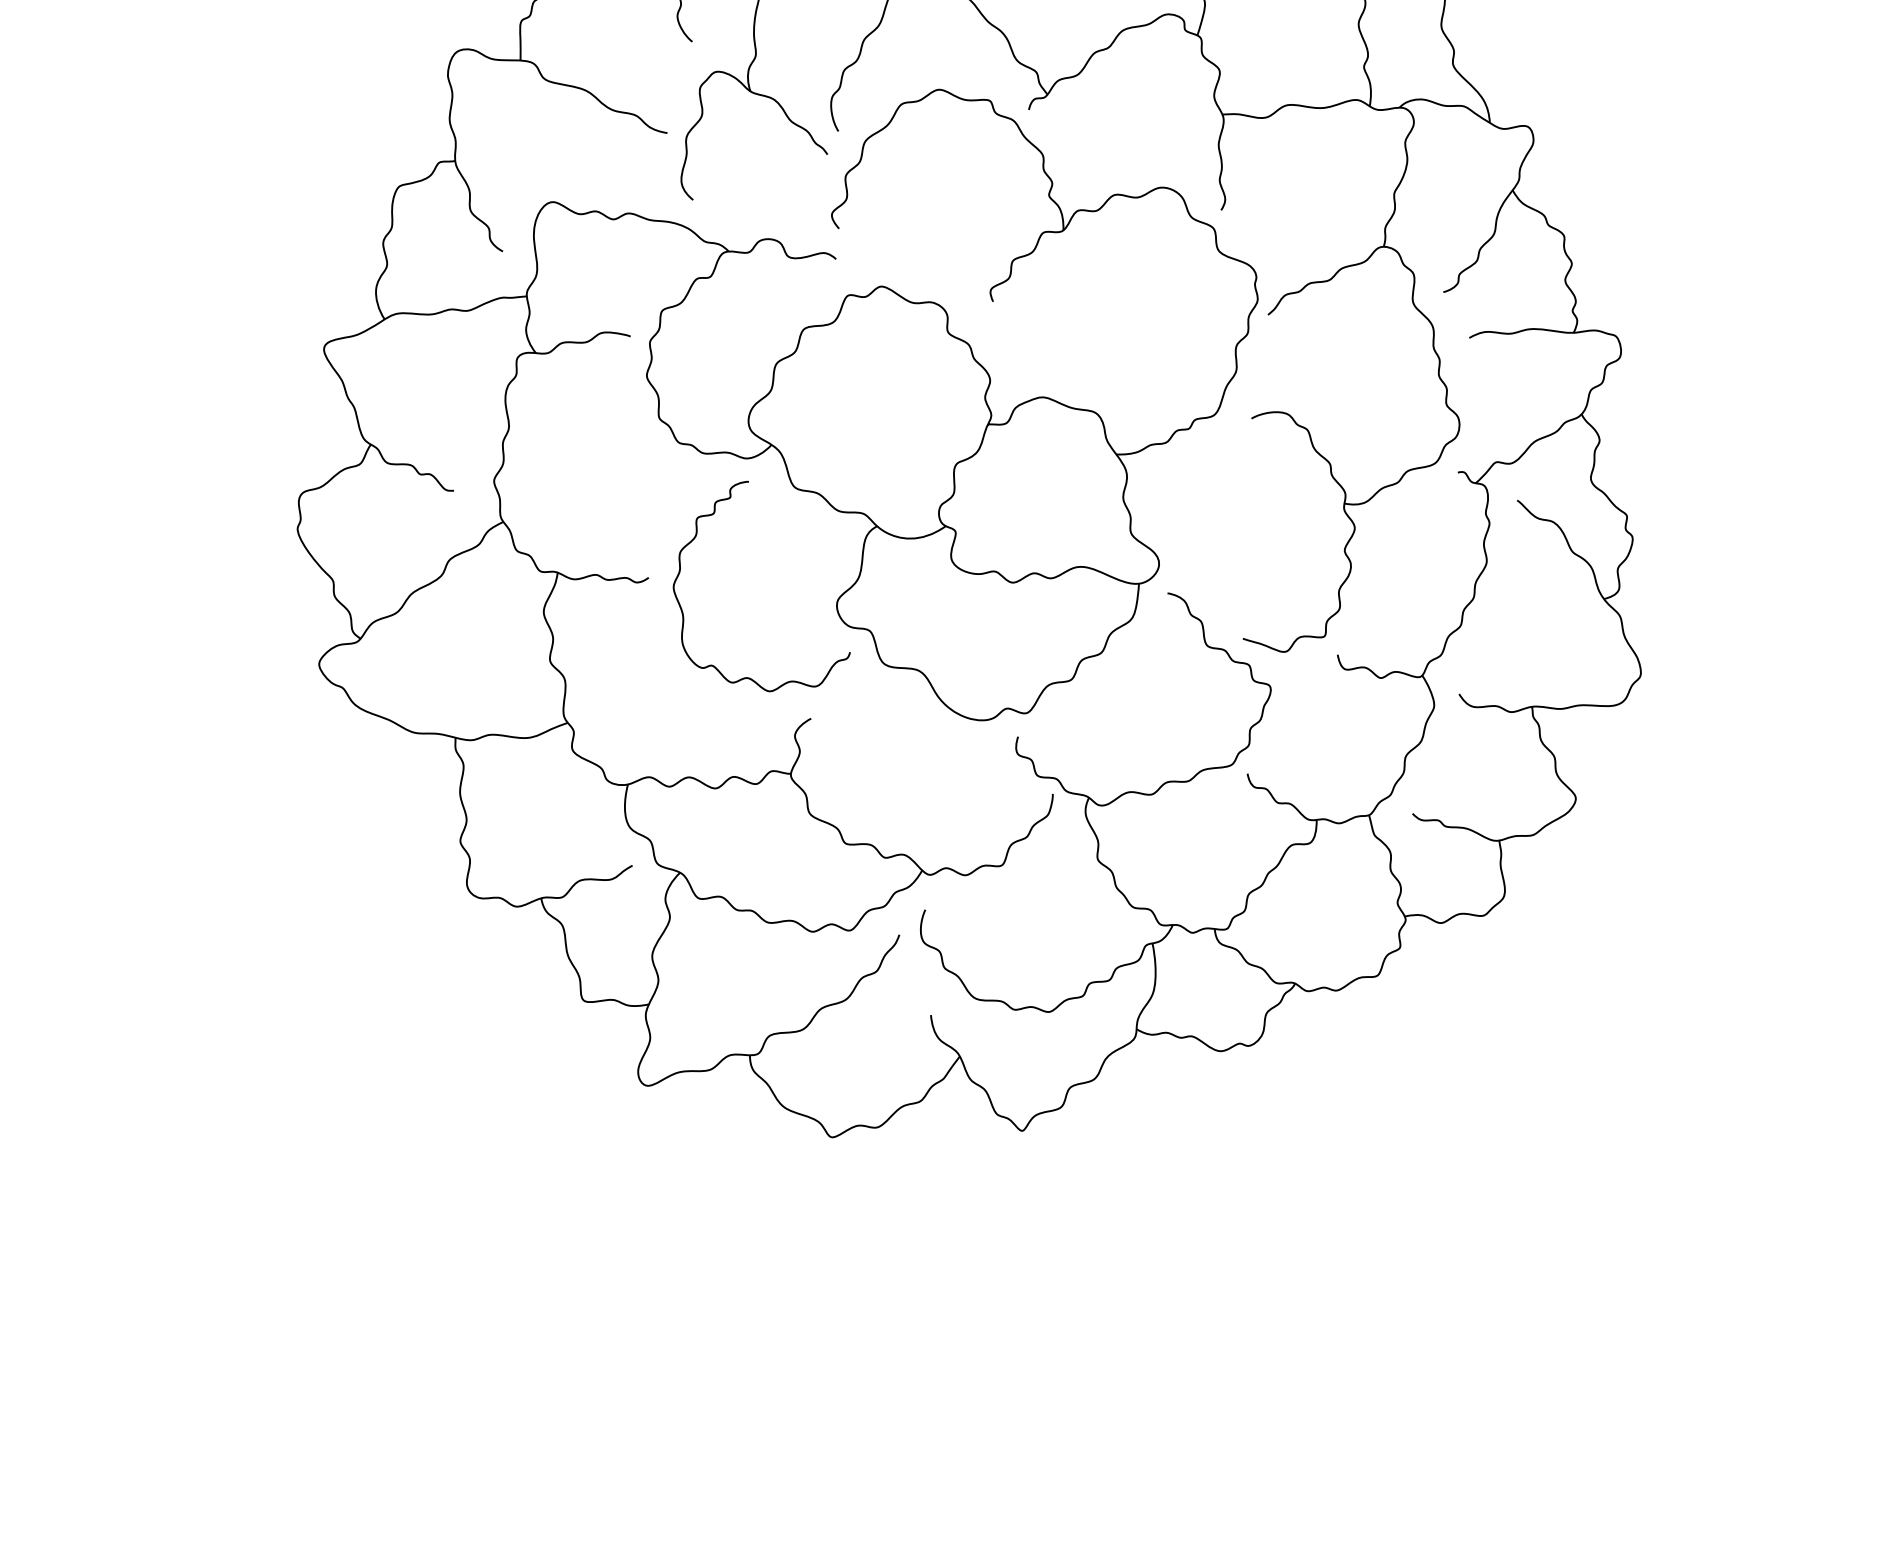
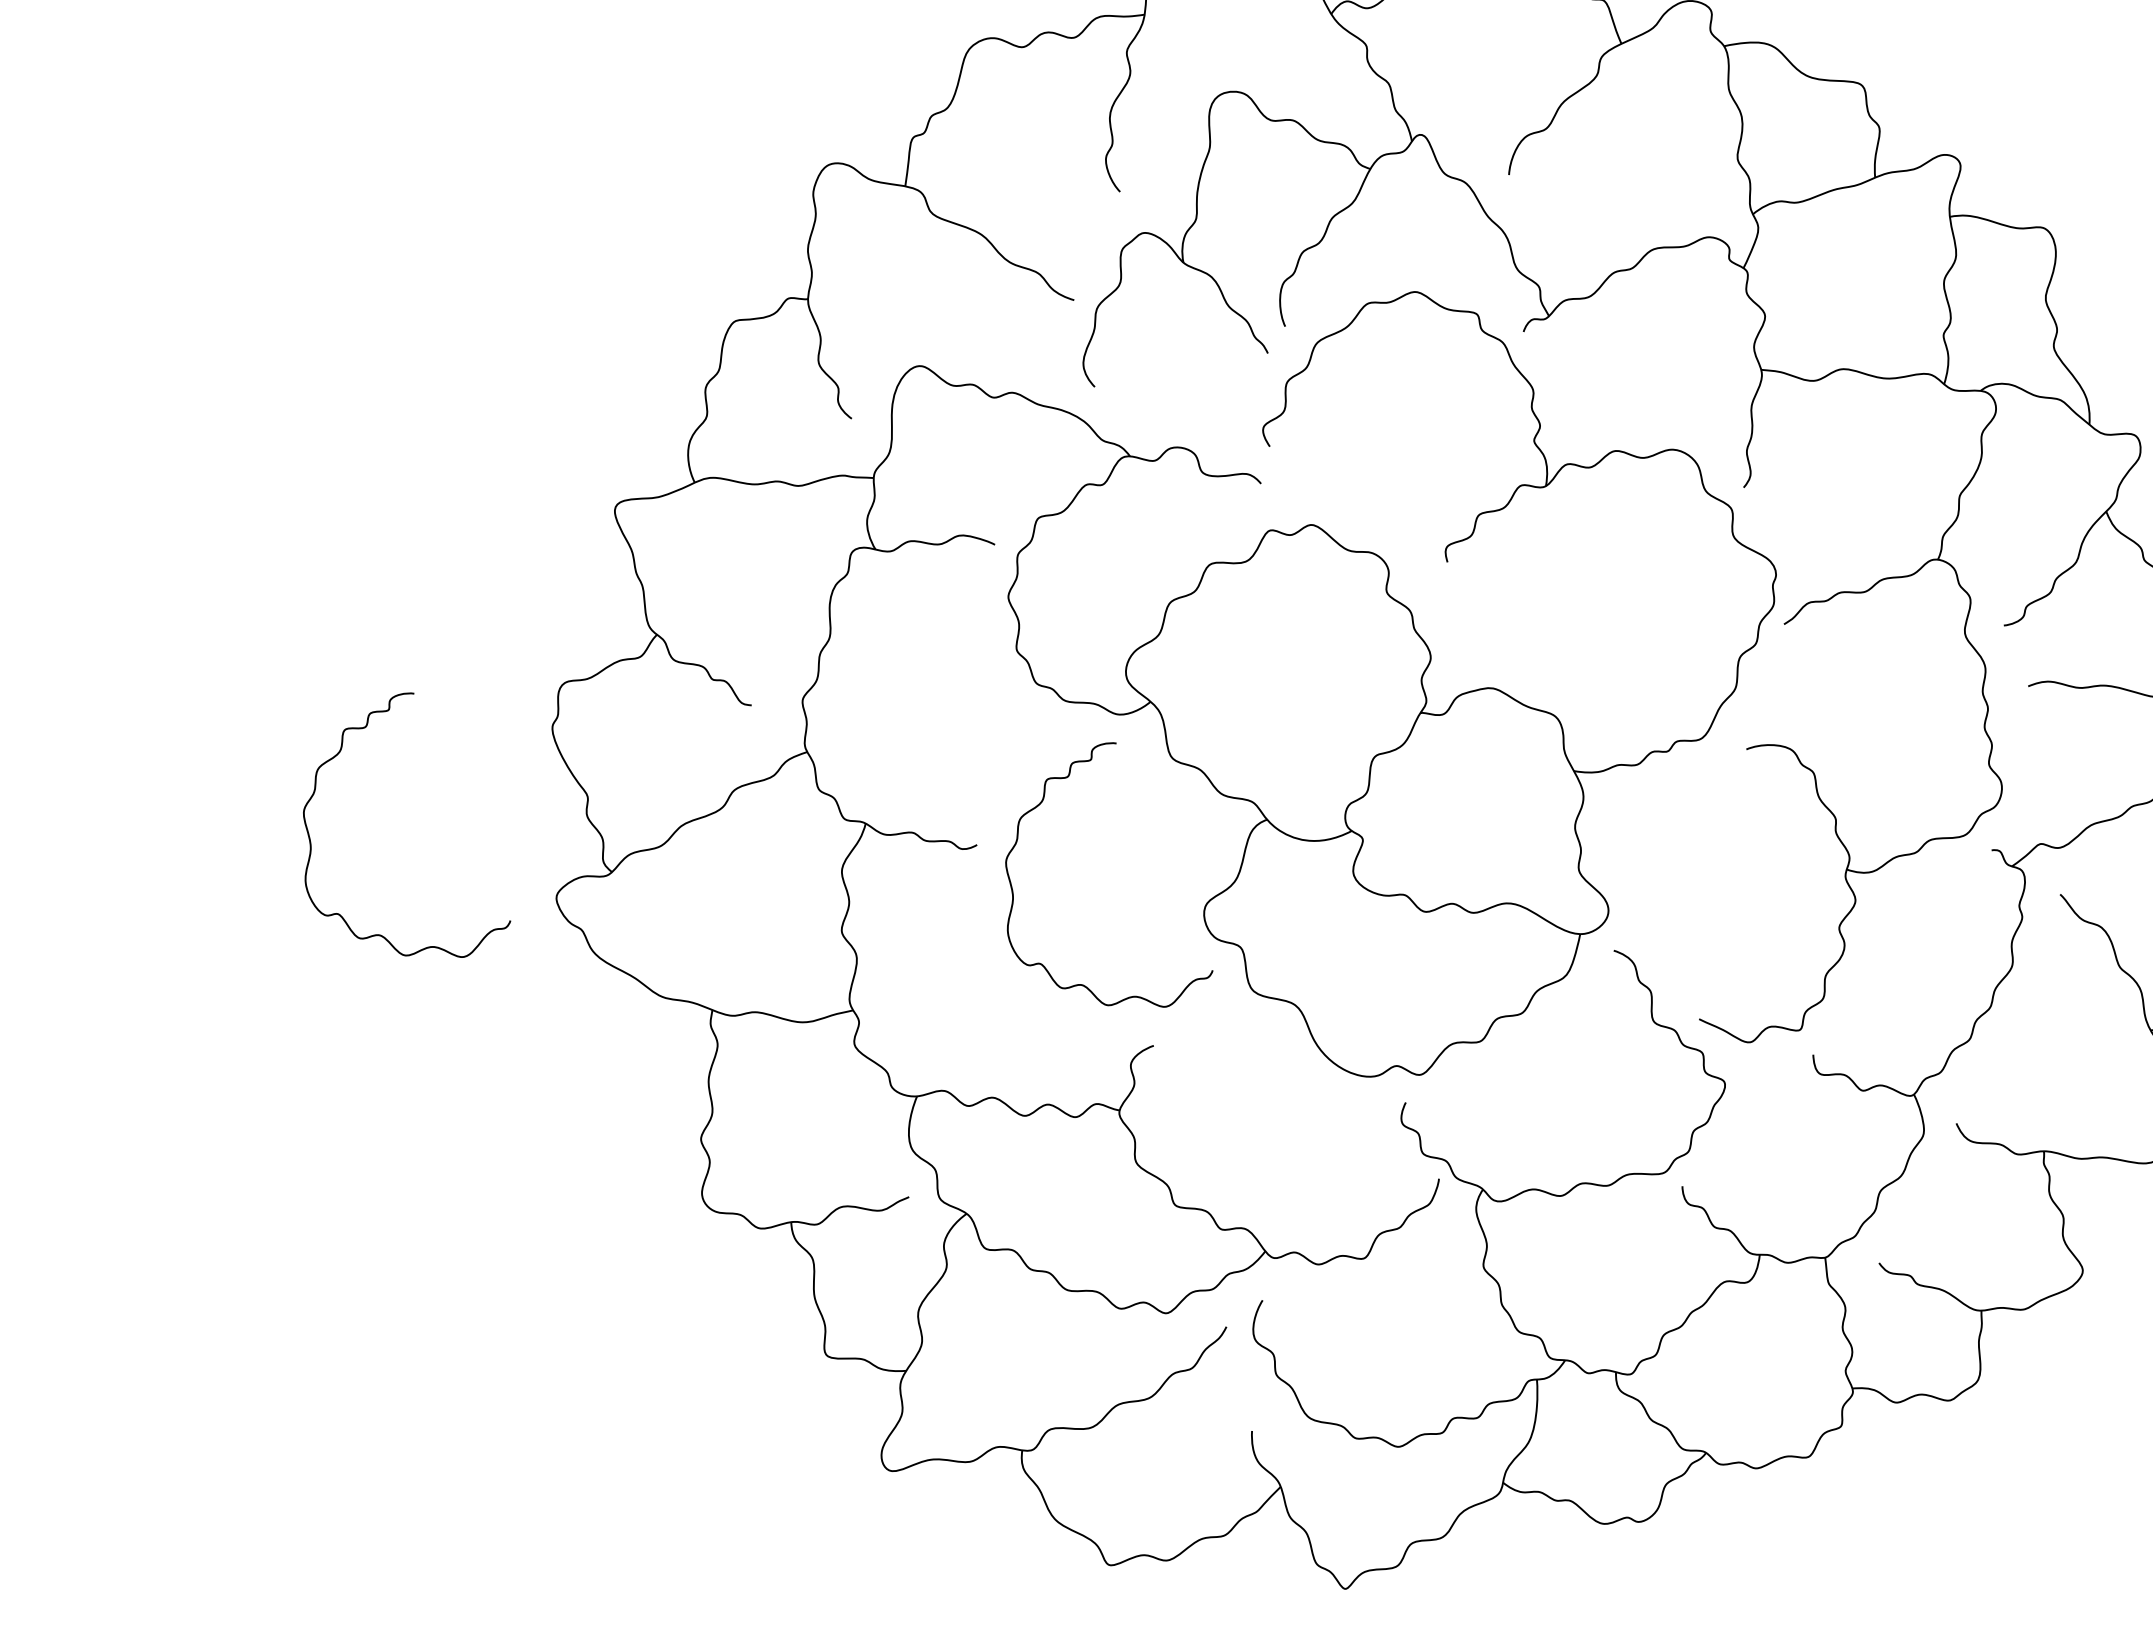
curve: (130, 574) -> (339, 754), added

